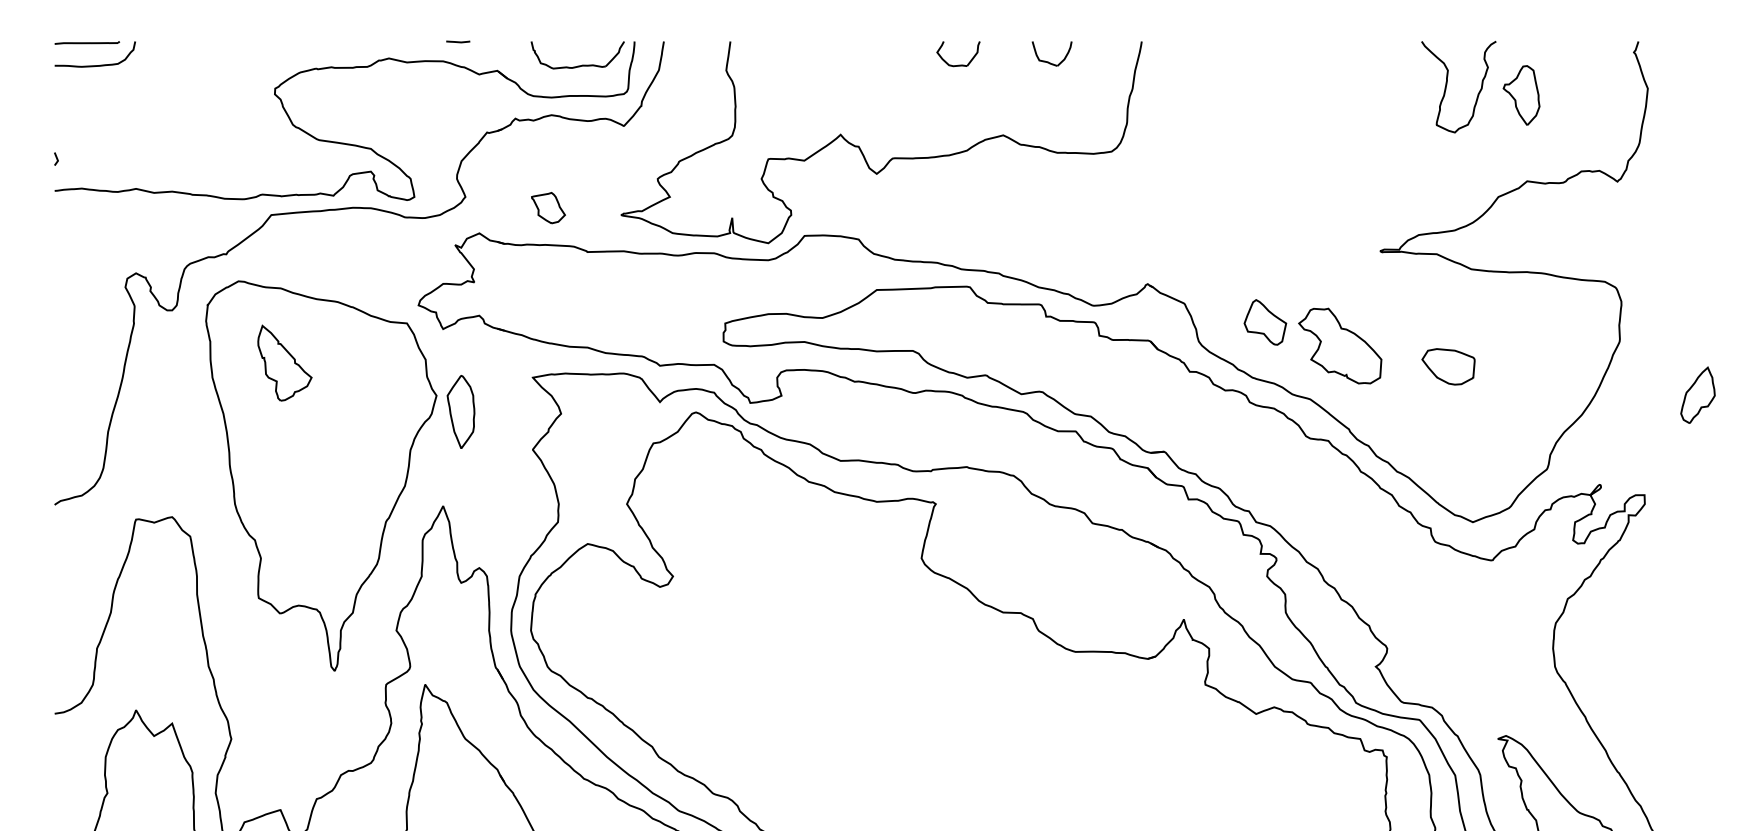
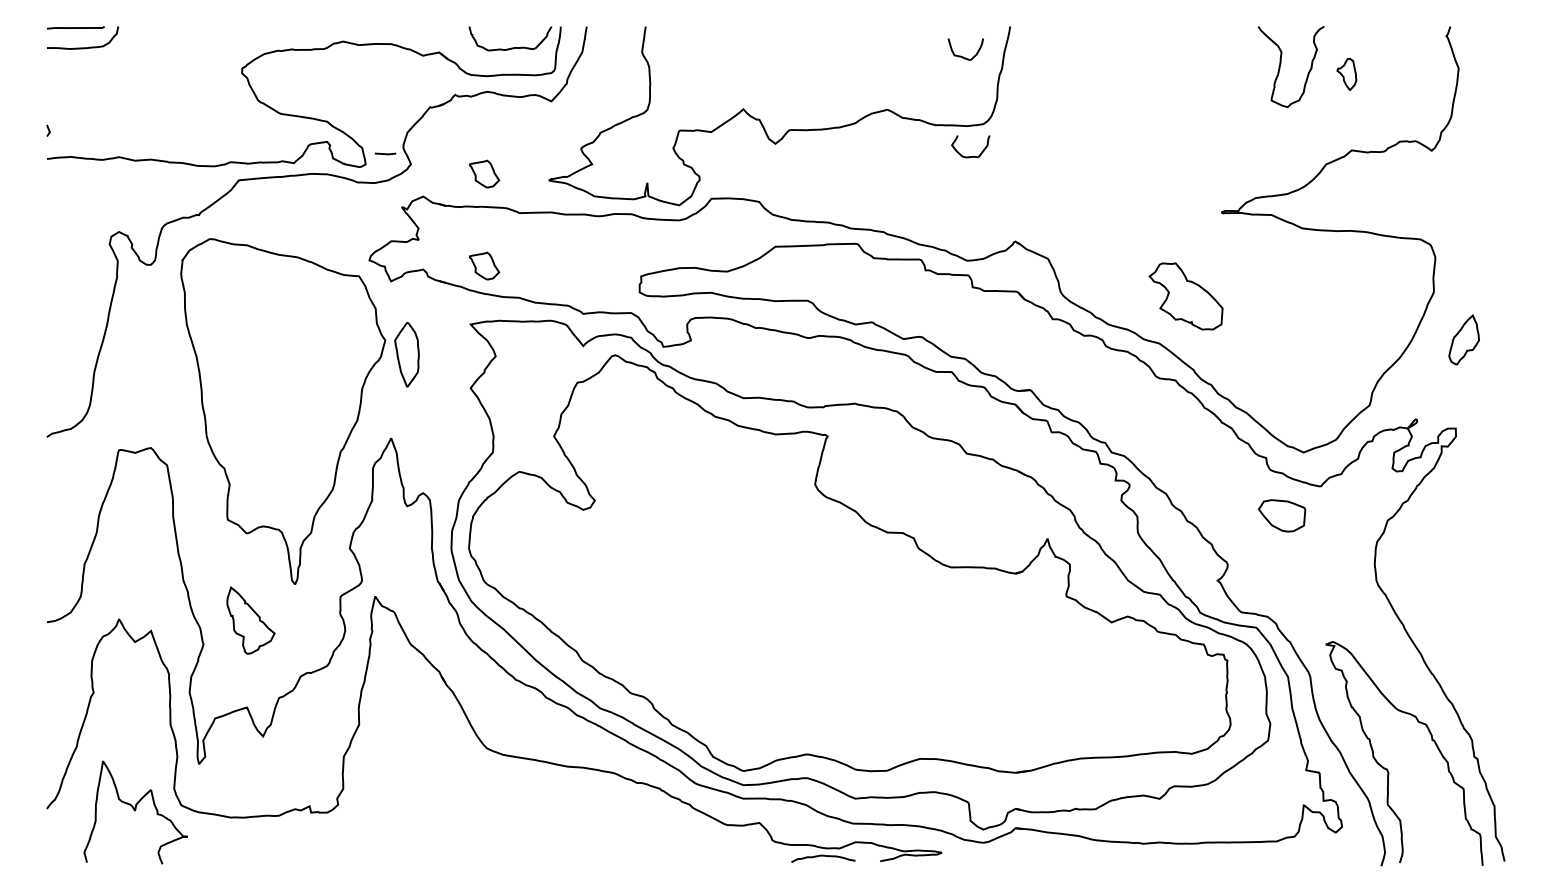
line: (458, 41) -> (385, 153), moved
part: (1049, 61) -> (963, 56), moved
part: (961, 64) -> (973, 155), moved
part: (1521, 95) -> (1346, 74), size x0.6
part: (548, 311) -> (484, 265), added
part: (1265, 322) -> (1119, 275), removed
part: (284, 363) -> (250, 620), moved
part: (1449, 366) -> (1282, 515), moved
part: (1697, 394) -> (1463, 339), moved

